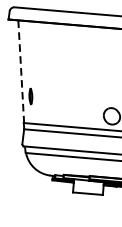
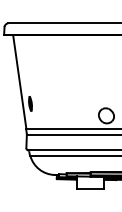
line: (20, 72) -> (19, 82), dashed -> solid

